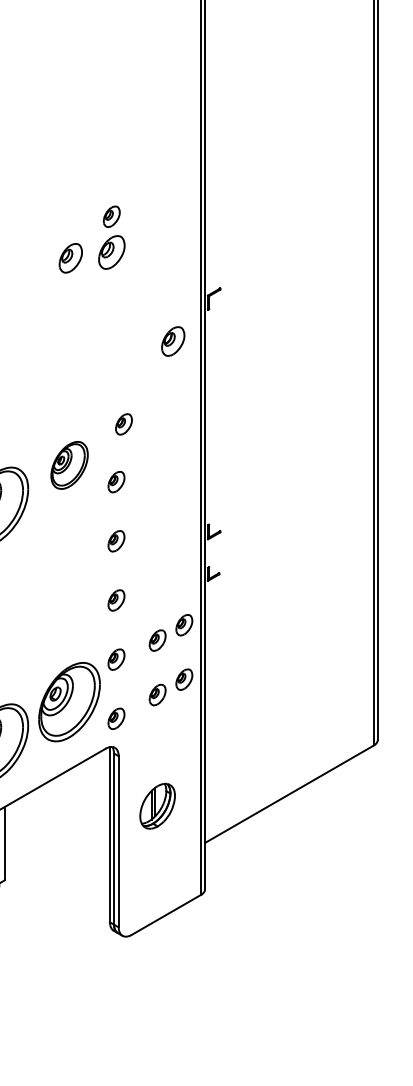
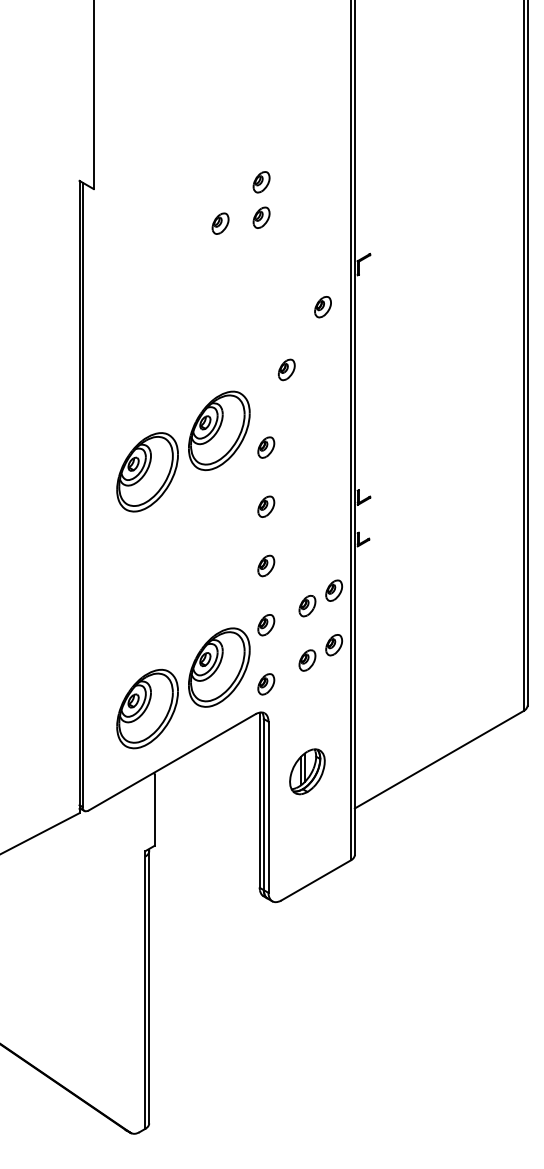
part: (111, 252) -> (261, 217), size x0.62
part: (70, 258) -> (220, 223), size x0.71
part: (172, 342) -> (322, 307), size x0.71
part: (123, 424) -> (286, 369), moved
part: (69, 465) -> (219, 430), size x1.67

